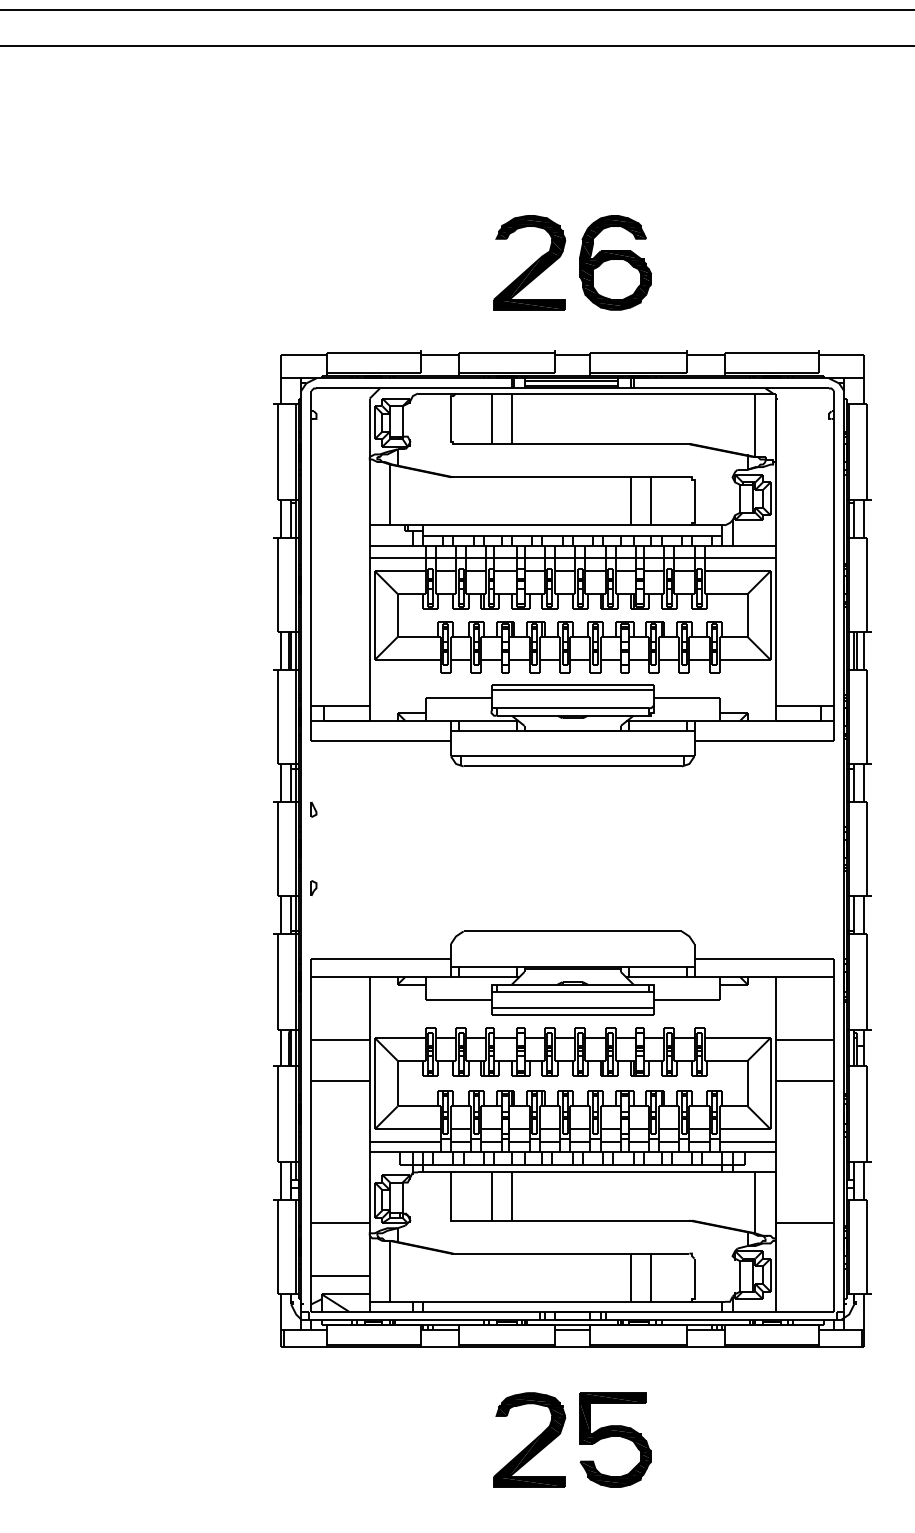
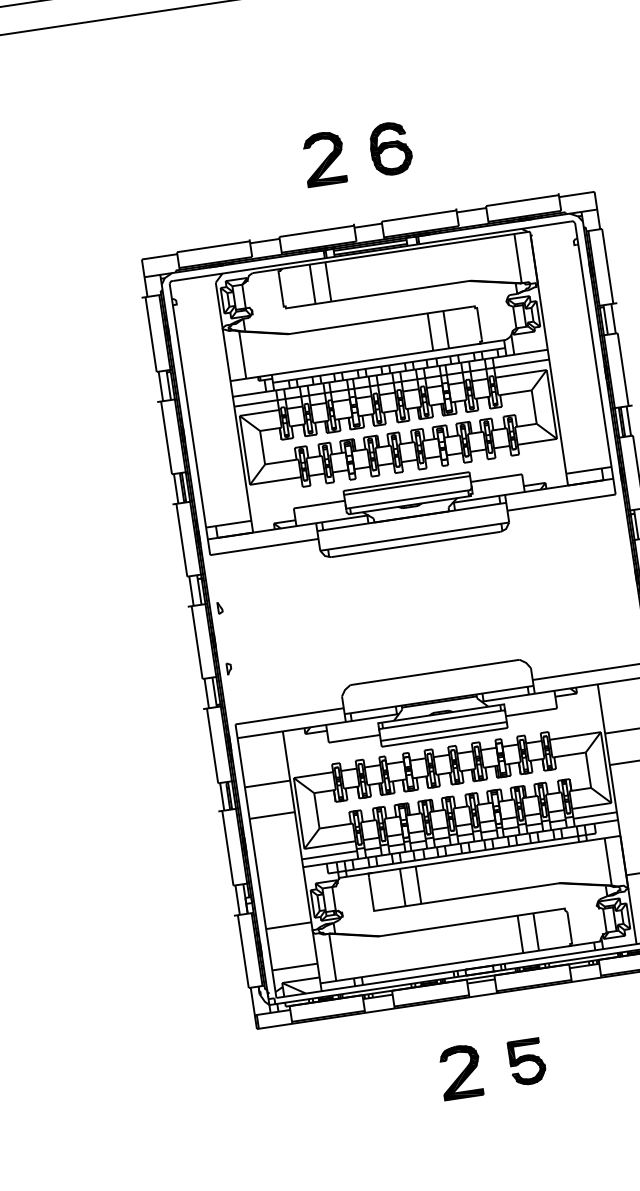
part: (529, 262) -> (323, 158), size x0.7
part: (615, 262) -> (390, 148), size x0.7
part: (529, 1439) -> (460, 1071), size x0.7
part: (615, 1439) -> (527, 1061), size x0.6

